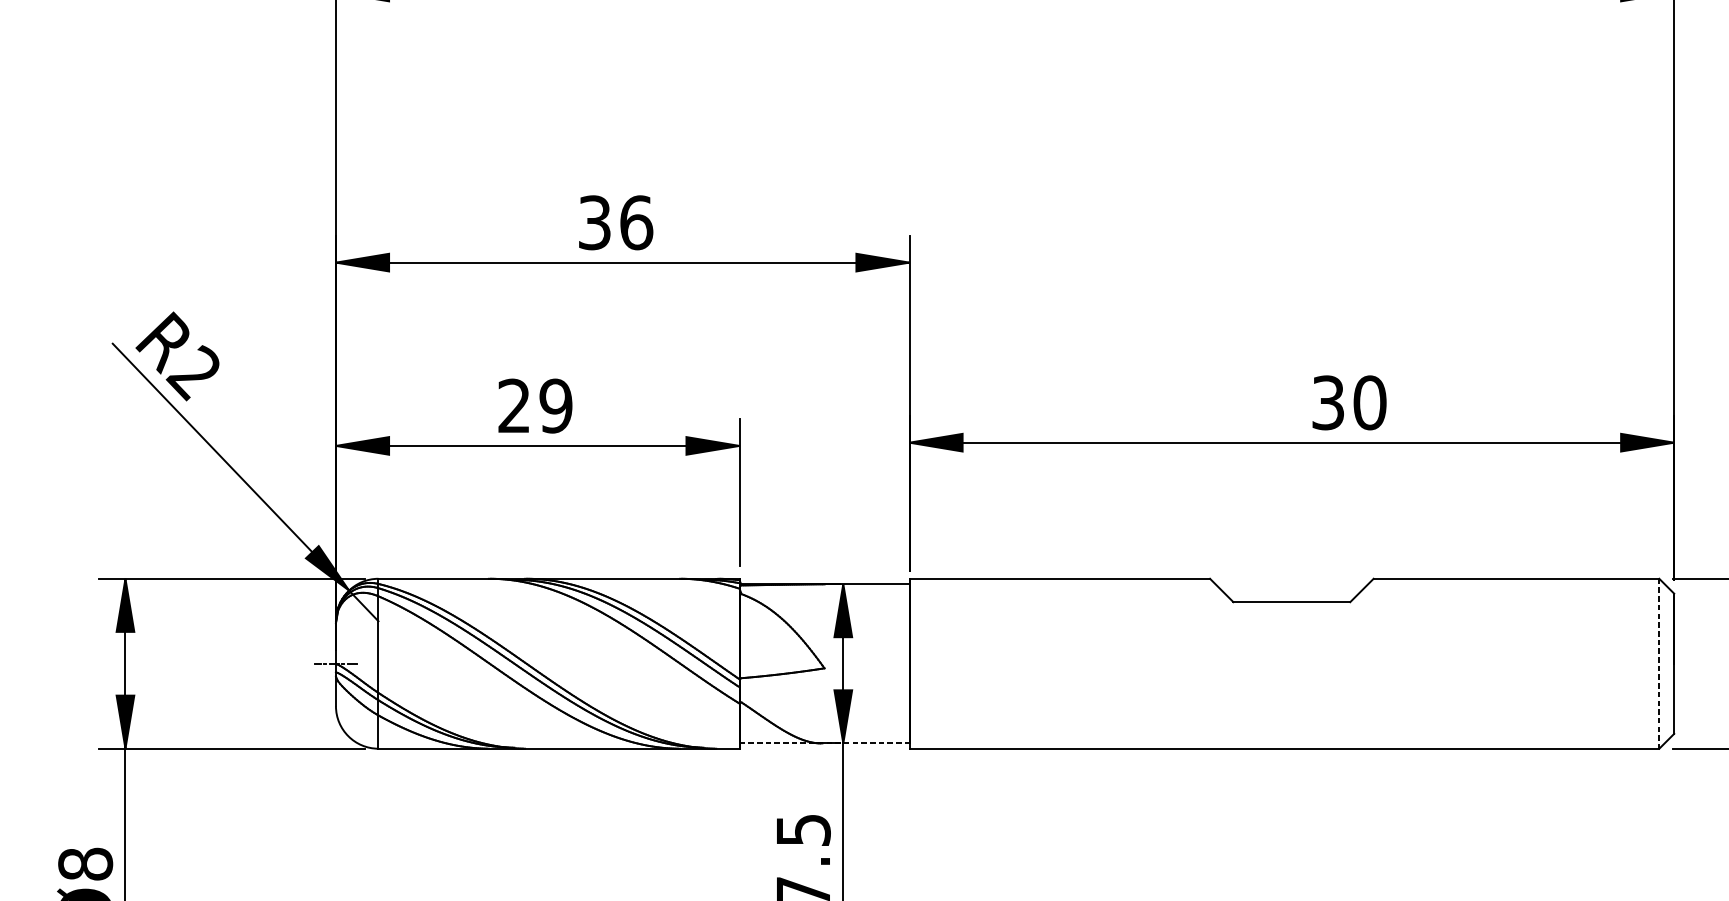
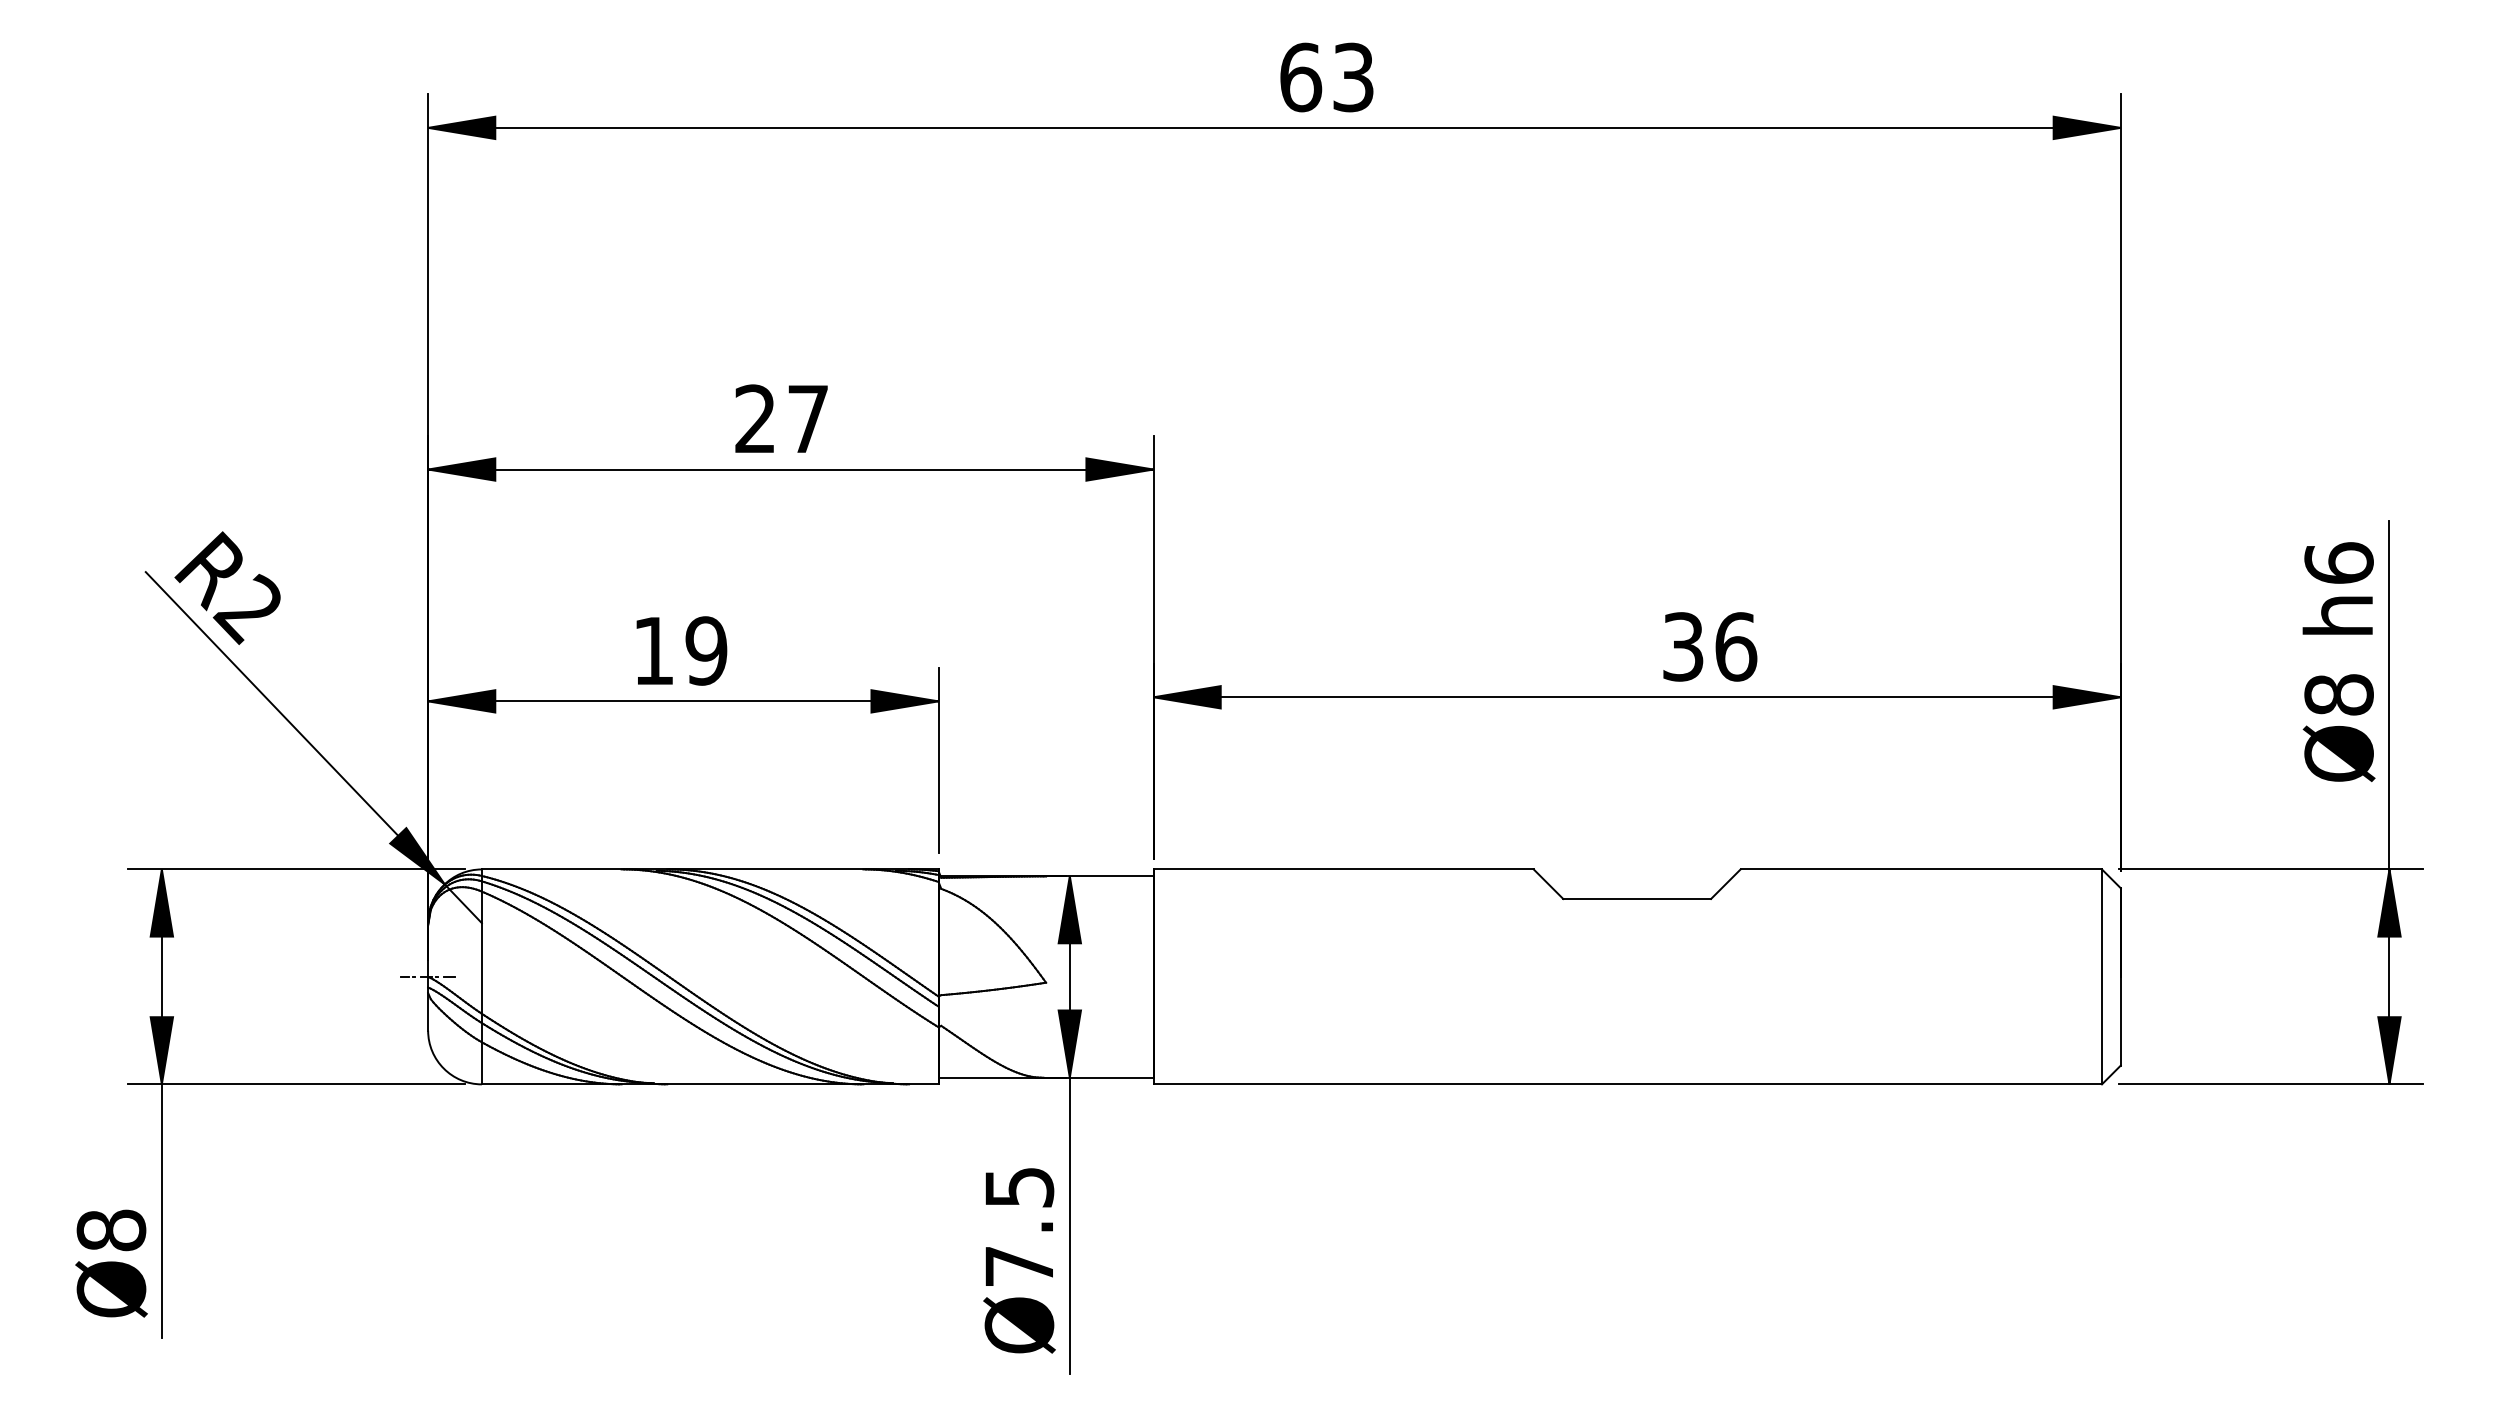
text: (616, 222) -> (782, 418), 36 -> 27
text: (1370, 402) -> (1736, 646), 30 -> 36
text: (513, 405) -> (652, 650), 29 -> 19
line: (1658, 664) -> (2101, 977), dashed -> solid
line: (824, 743) -> (1046, 1077), dashed -> solid

